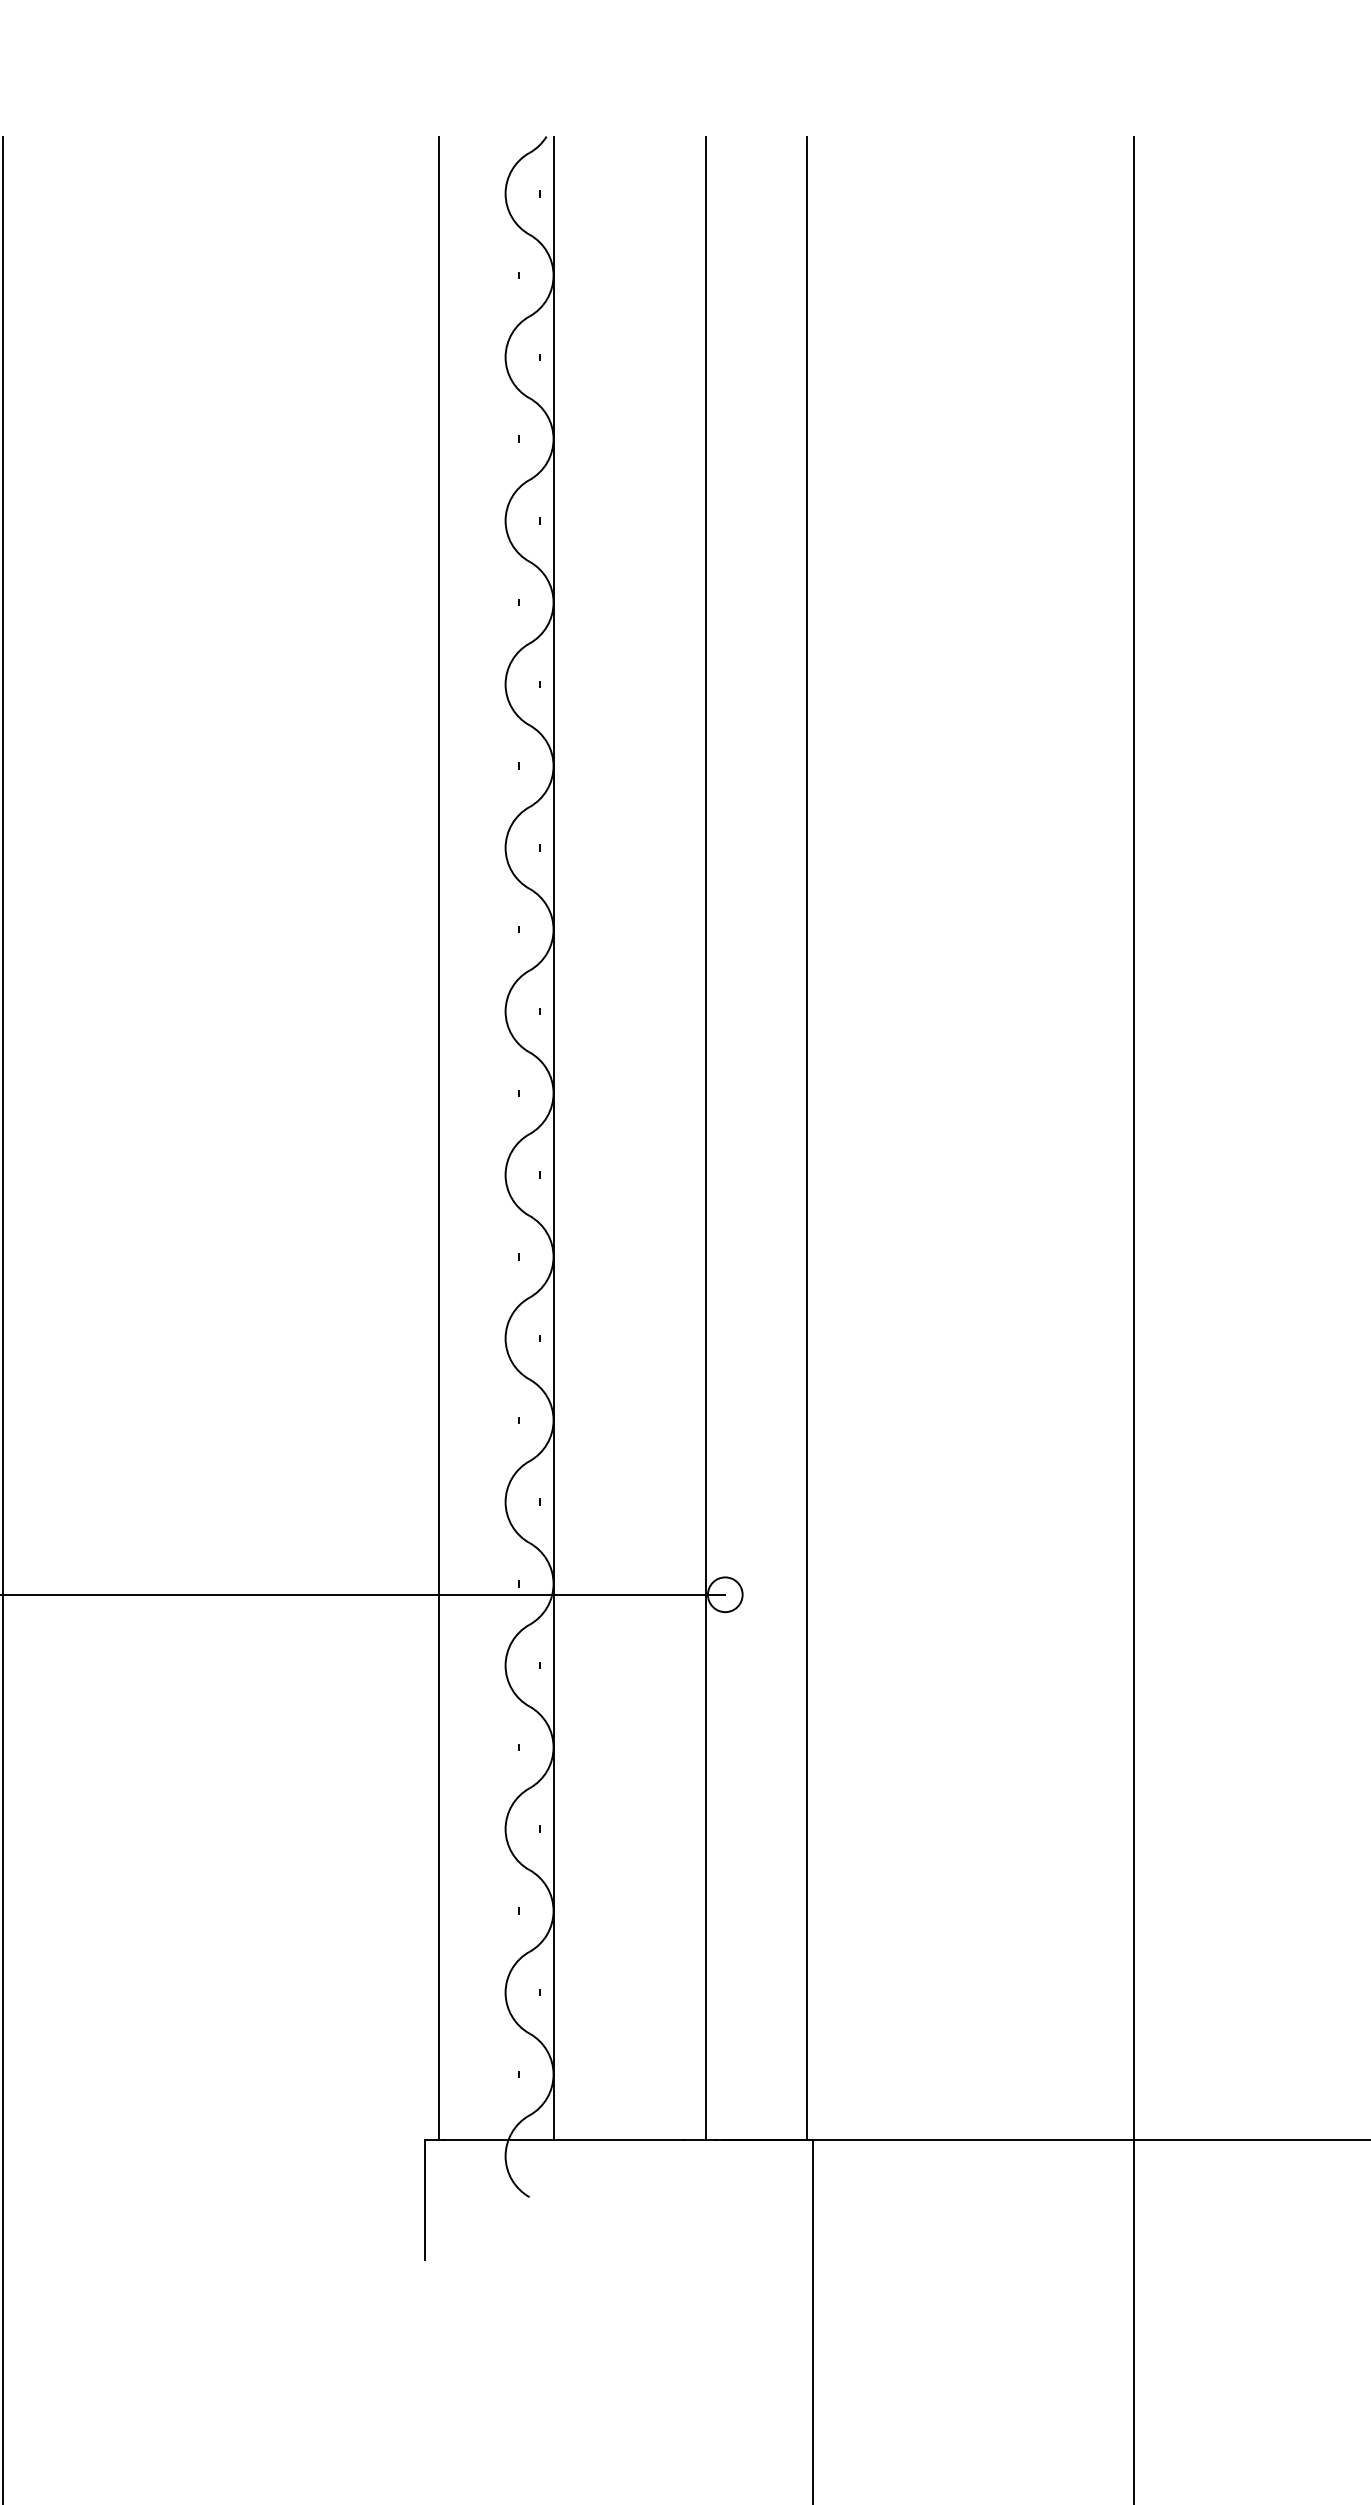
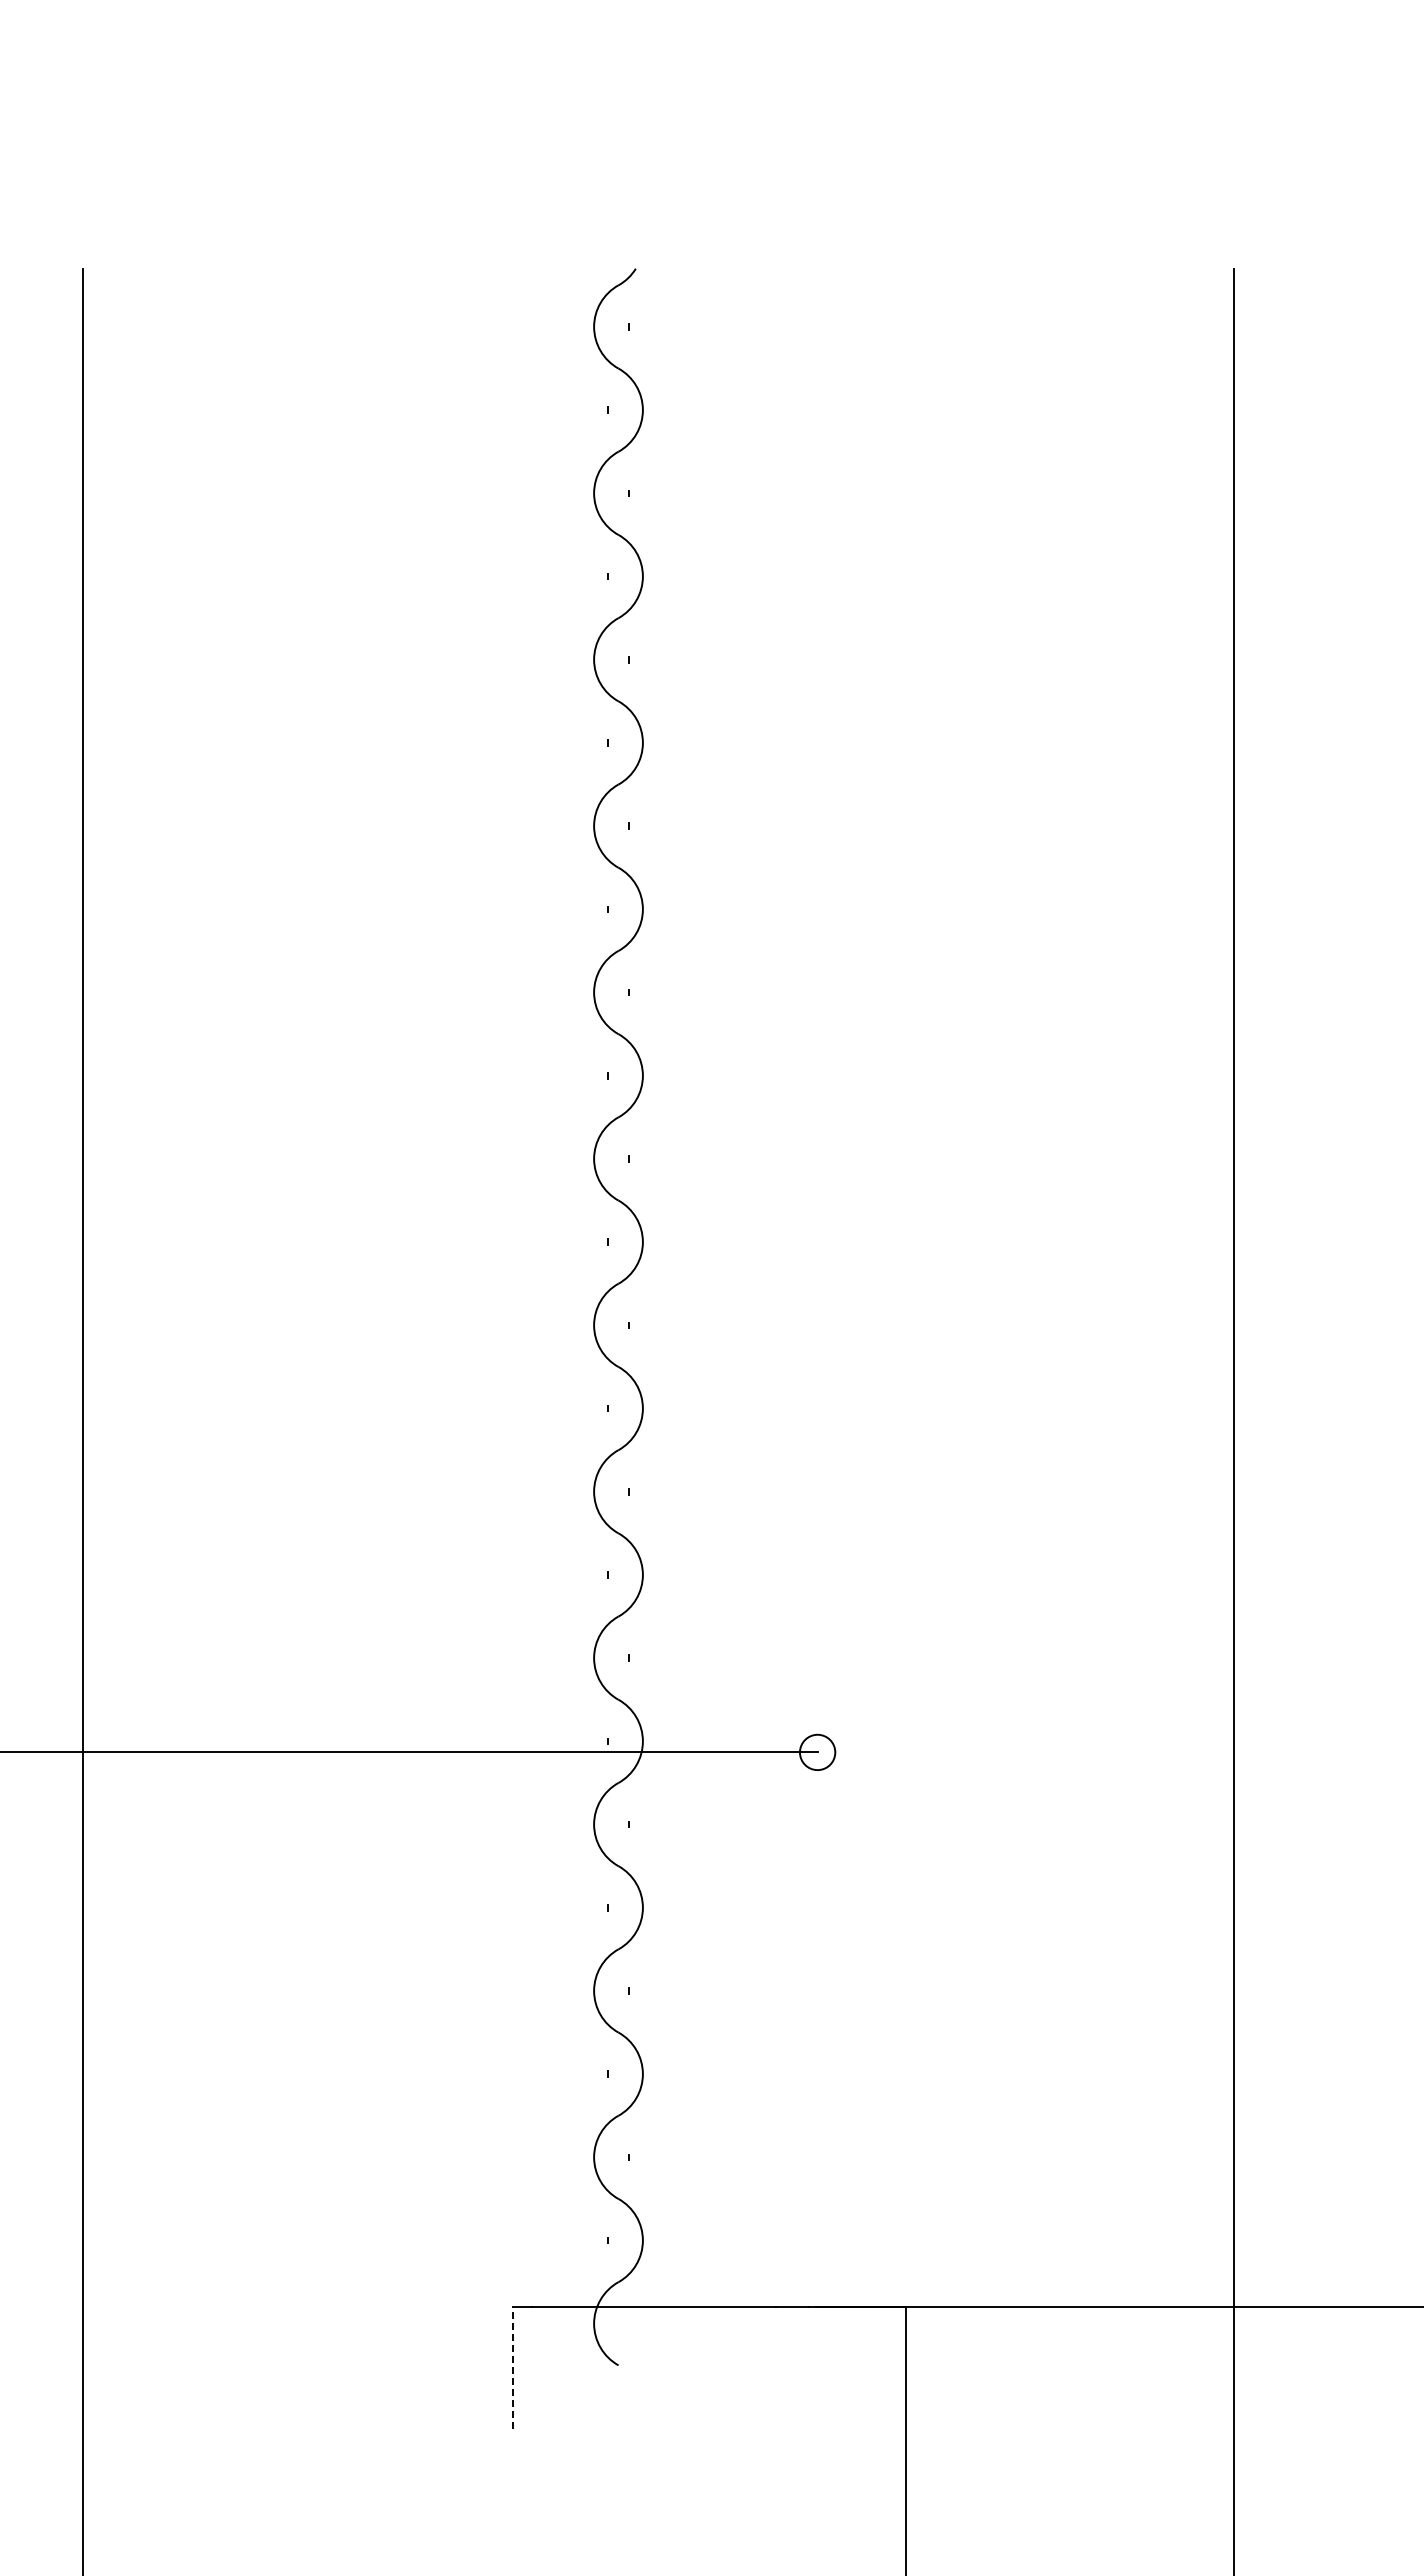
line: (439, 1137) -> (526, 1287), removed
line: (553, 1137) -> (642, 1287), removed
line: (706, 1137) -> (798, 1287), removed
line: (806, 1137) -> (900, 1287), removed
line: (425, 2199) -> (512, 2367), solid -> dashed

